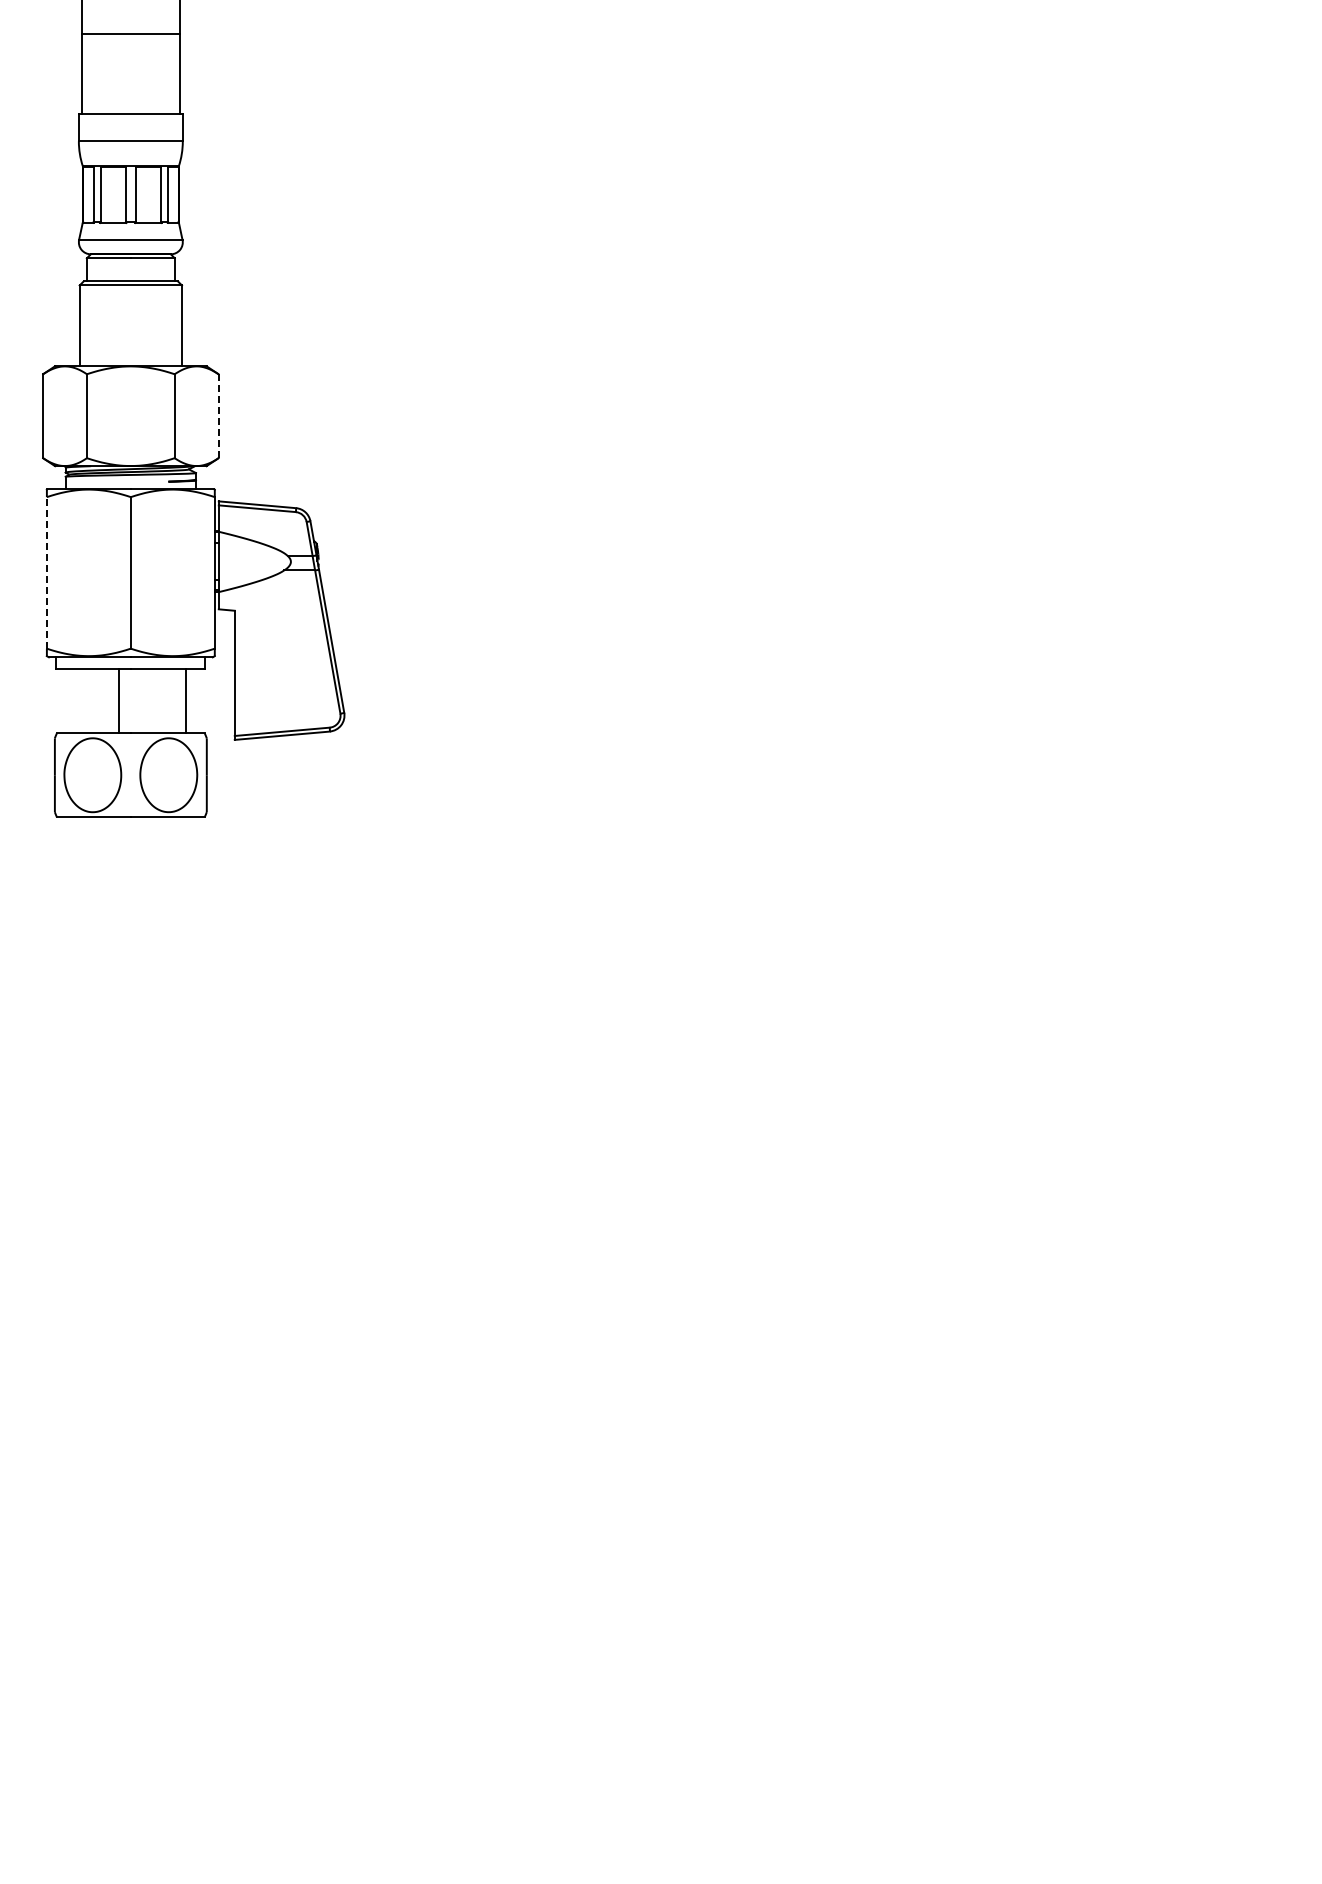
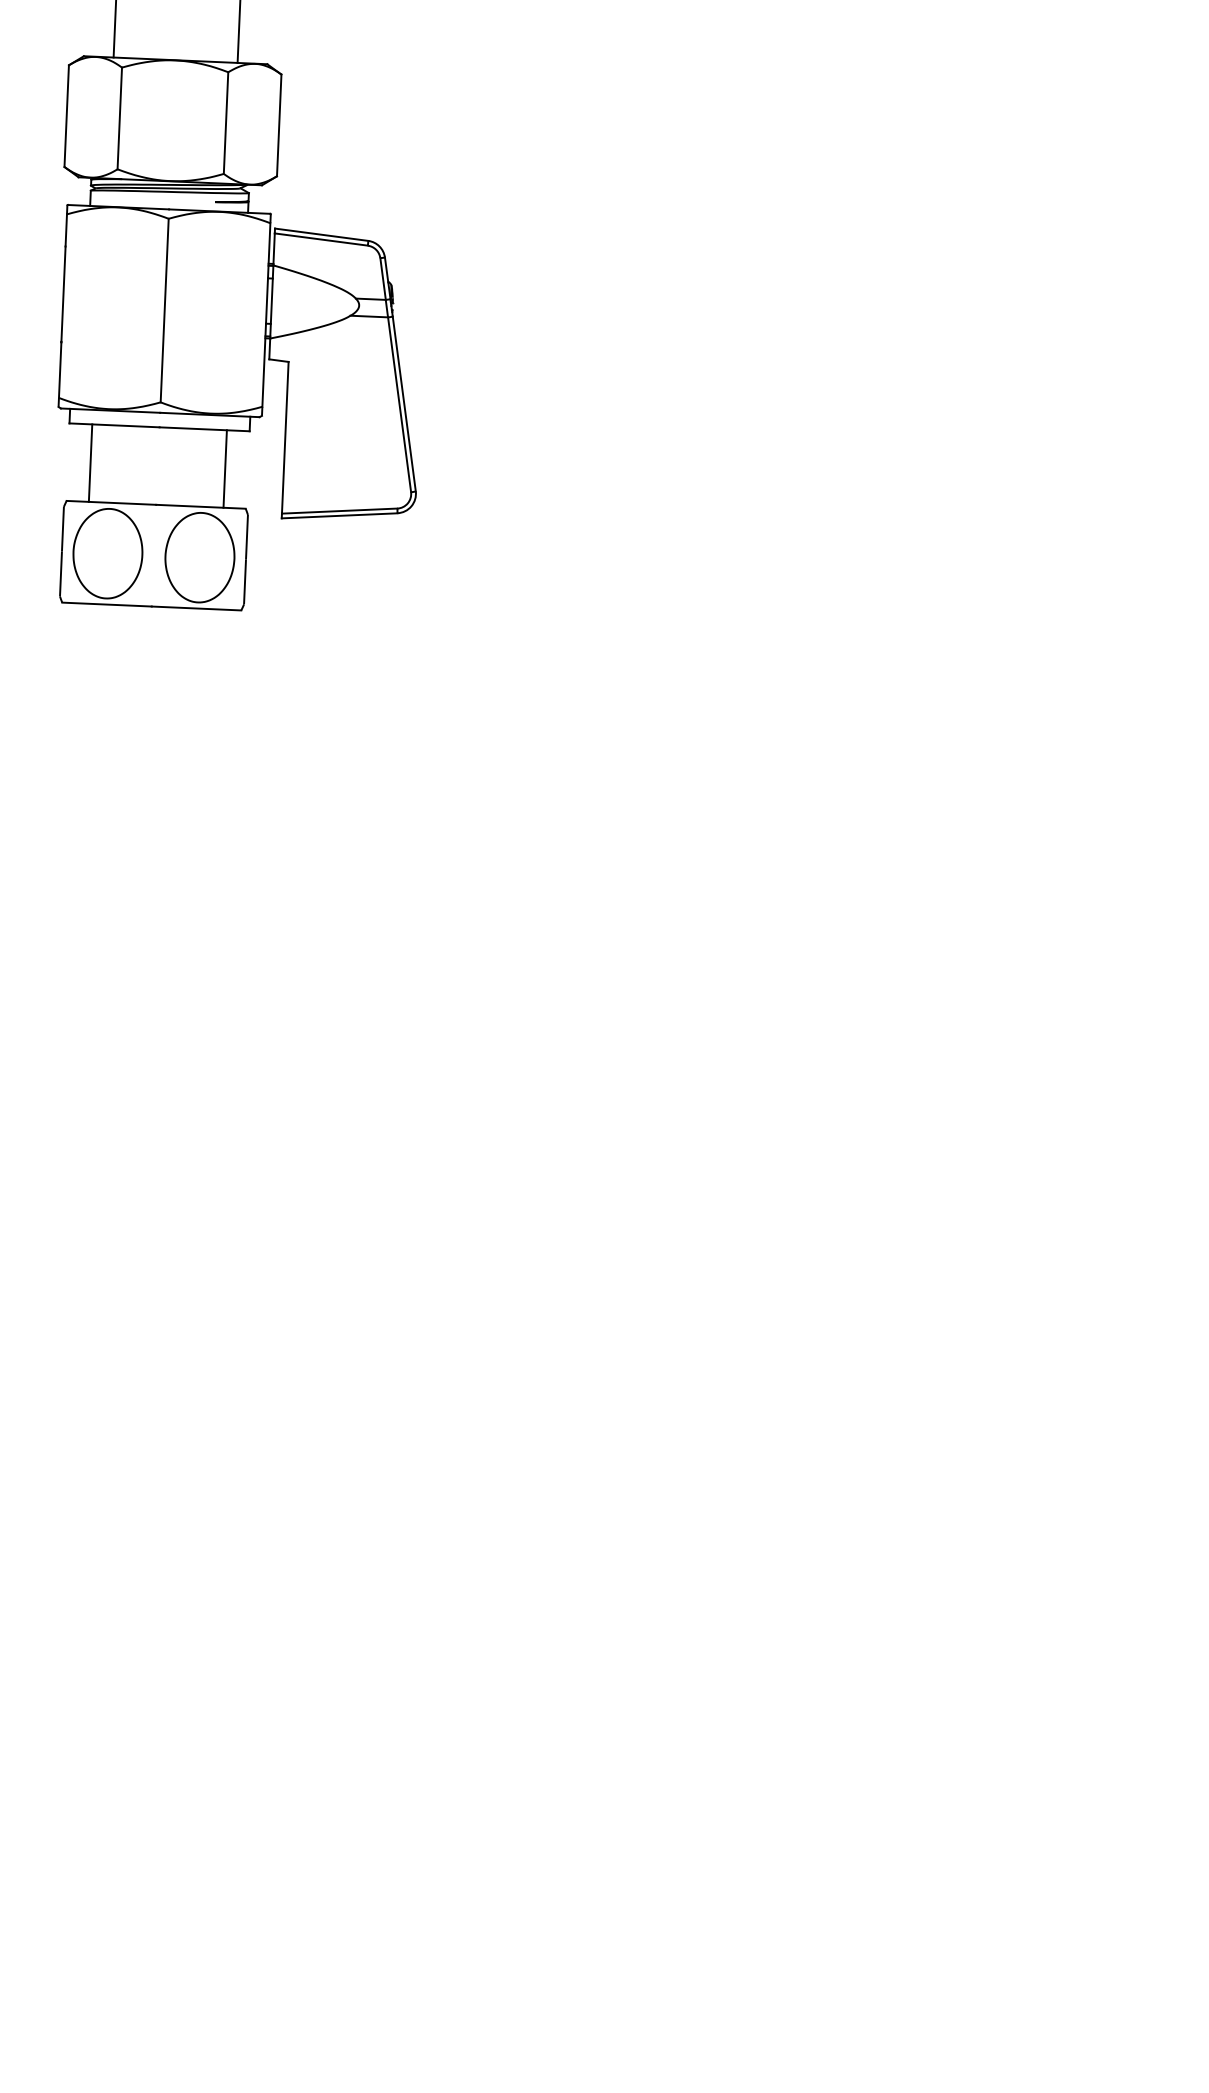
line: (218, 416) -> (279, 125), dashed -> solid
line: (46, 572) -> (62, 305), dashed -> solid
line: (119, 701) -> (90, 463), moved

